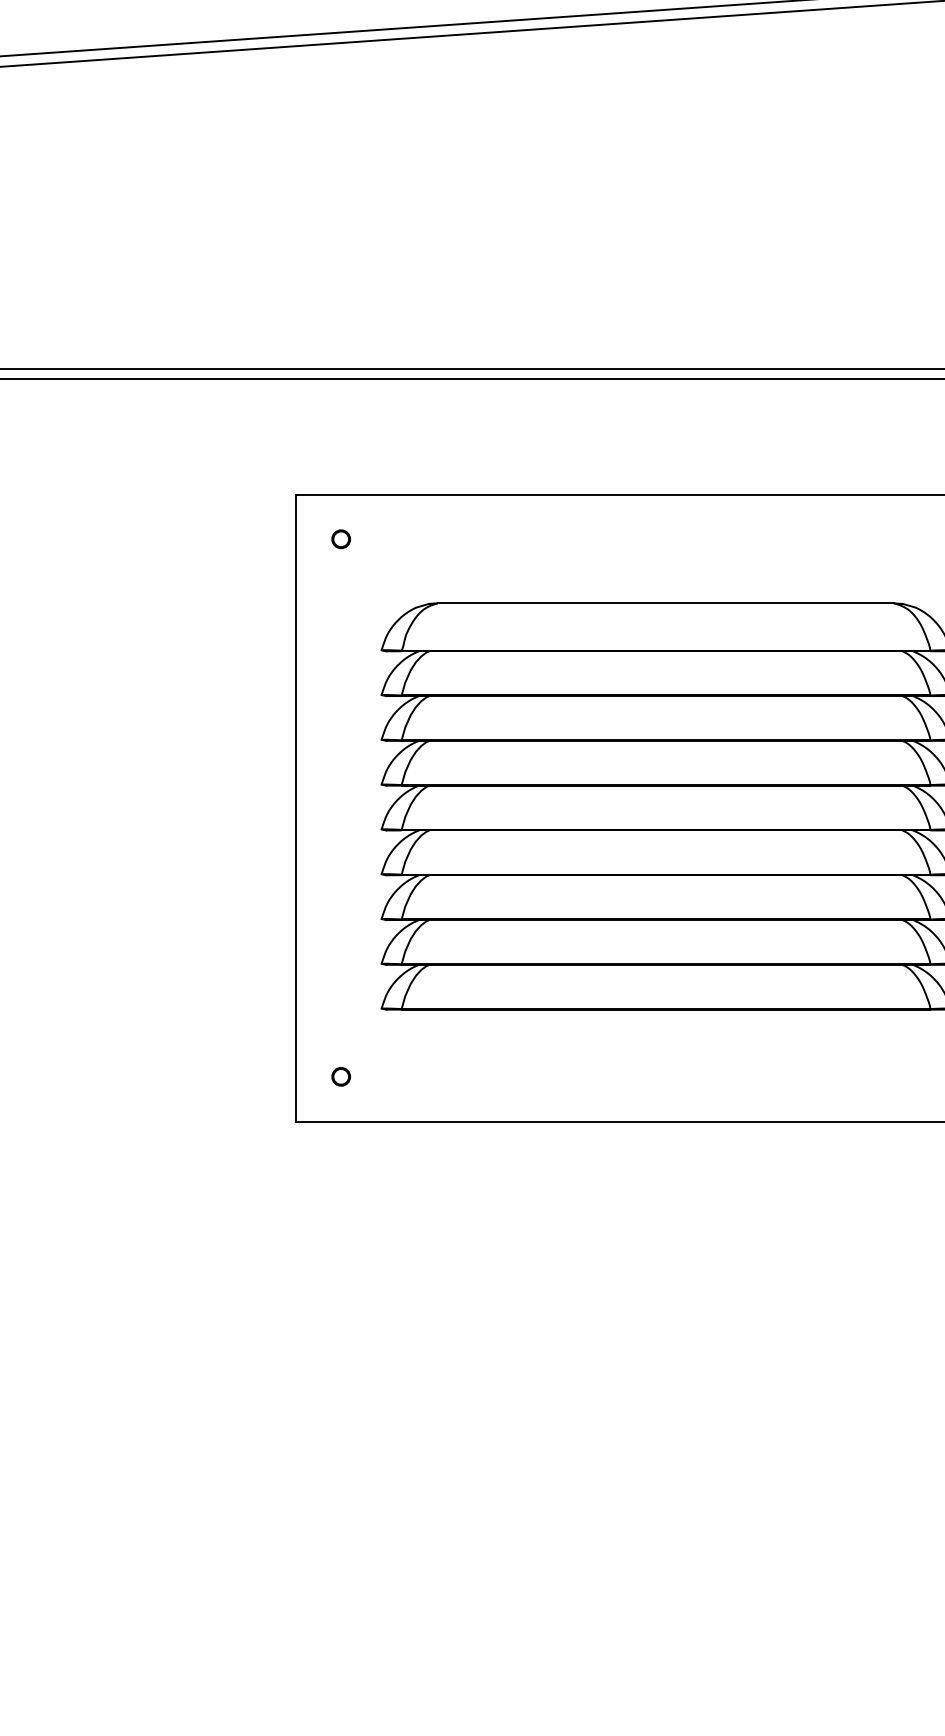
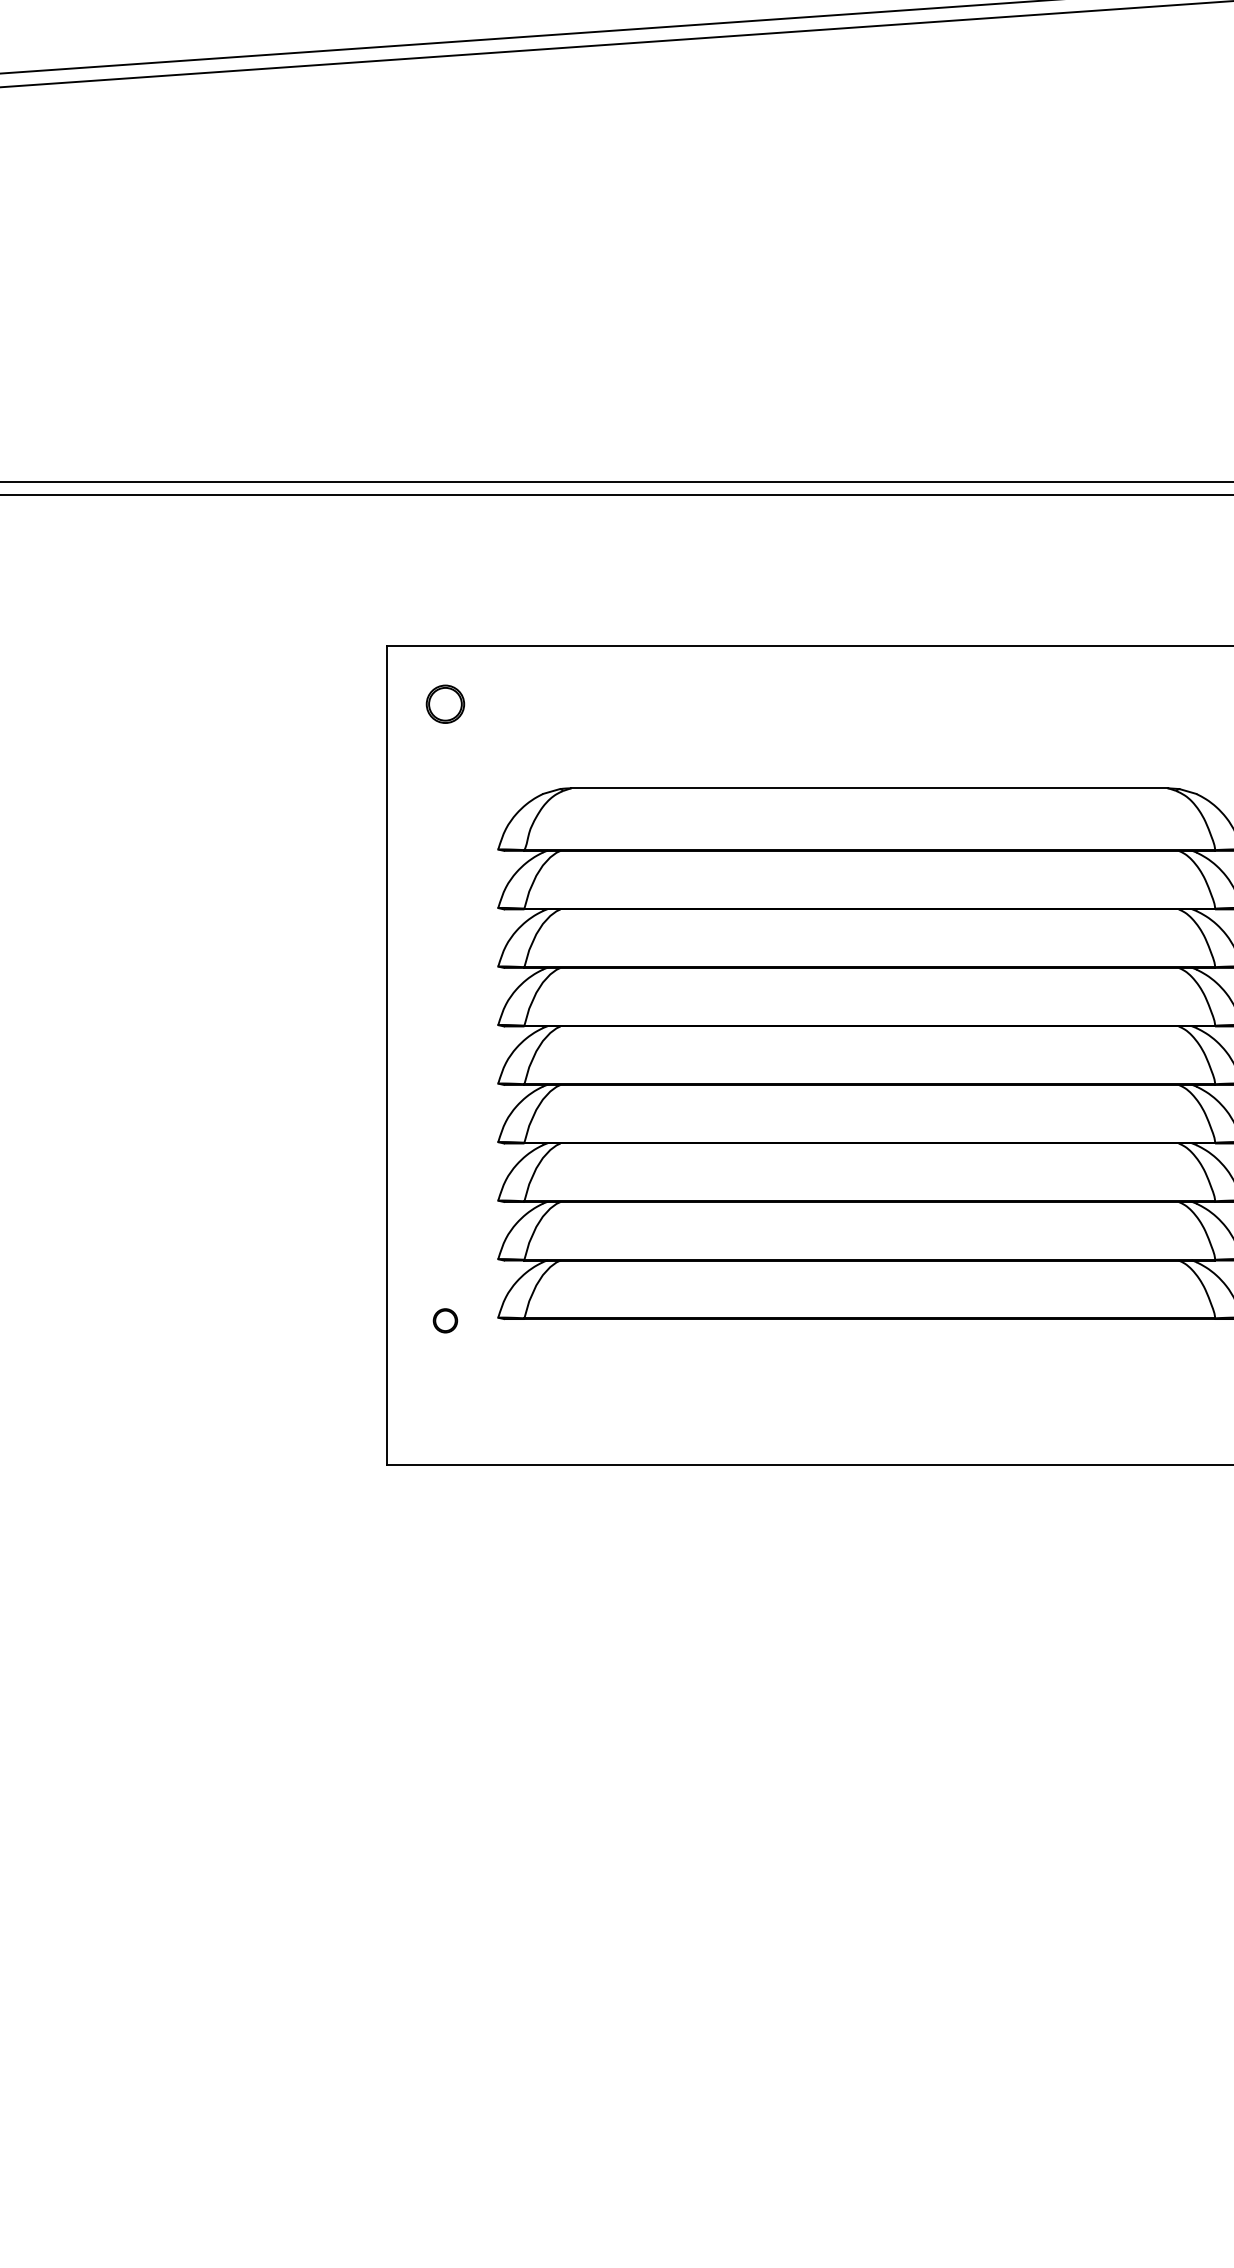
part: (341, 539) -> (445, 704), size x1.6
part: (341, 1076) -> (445, 1320), moved

